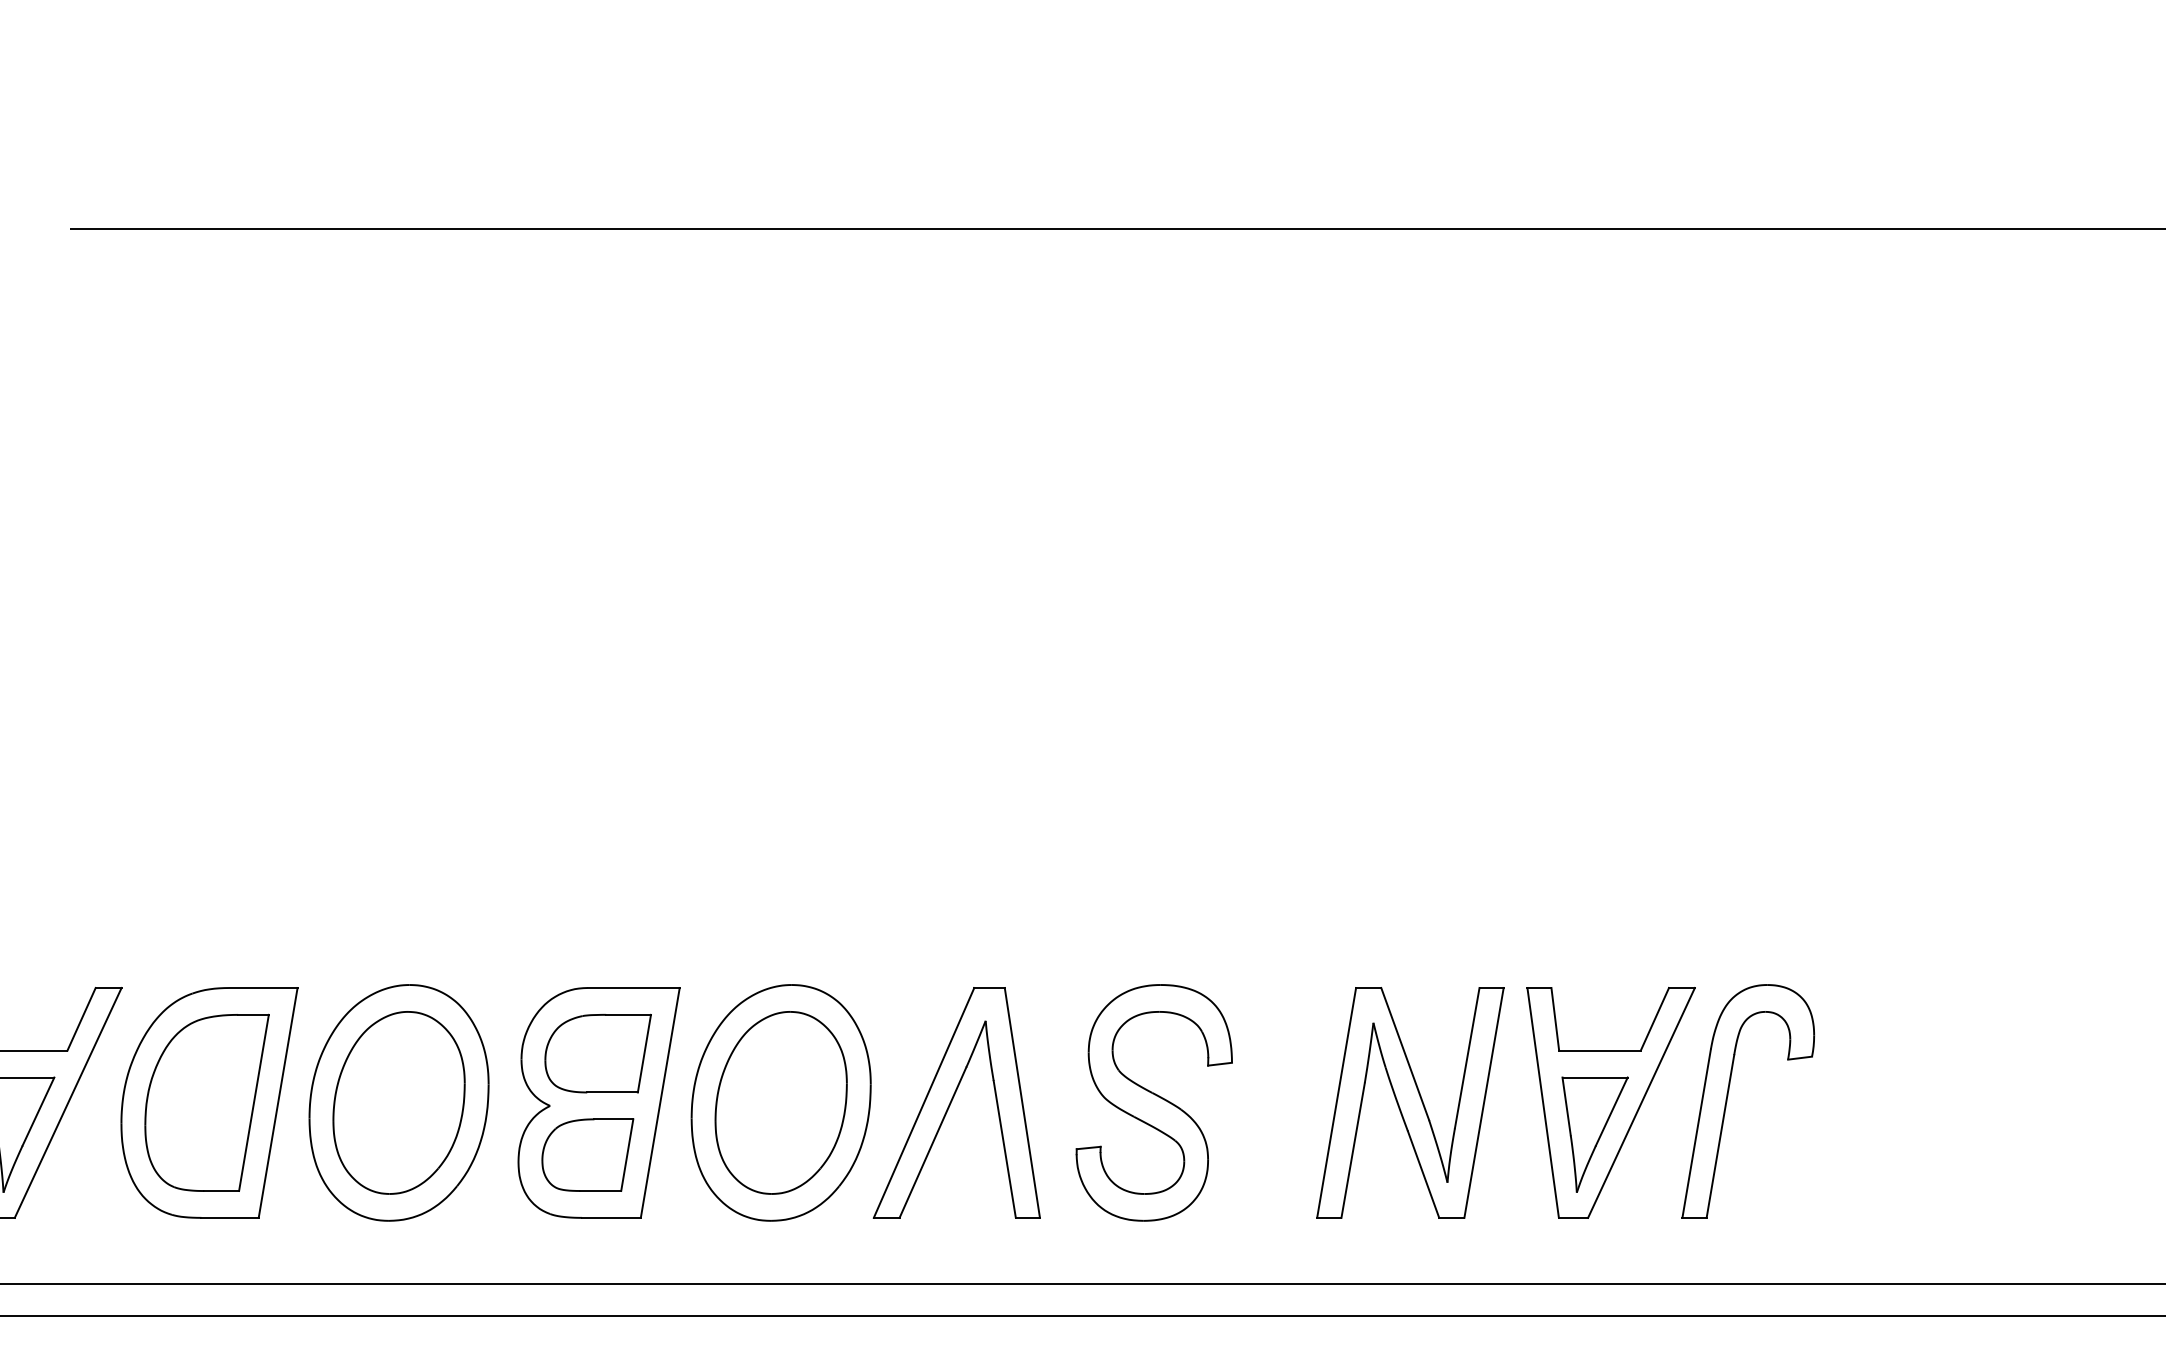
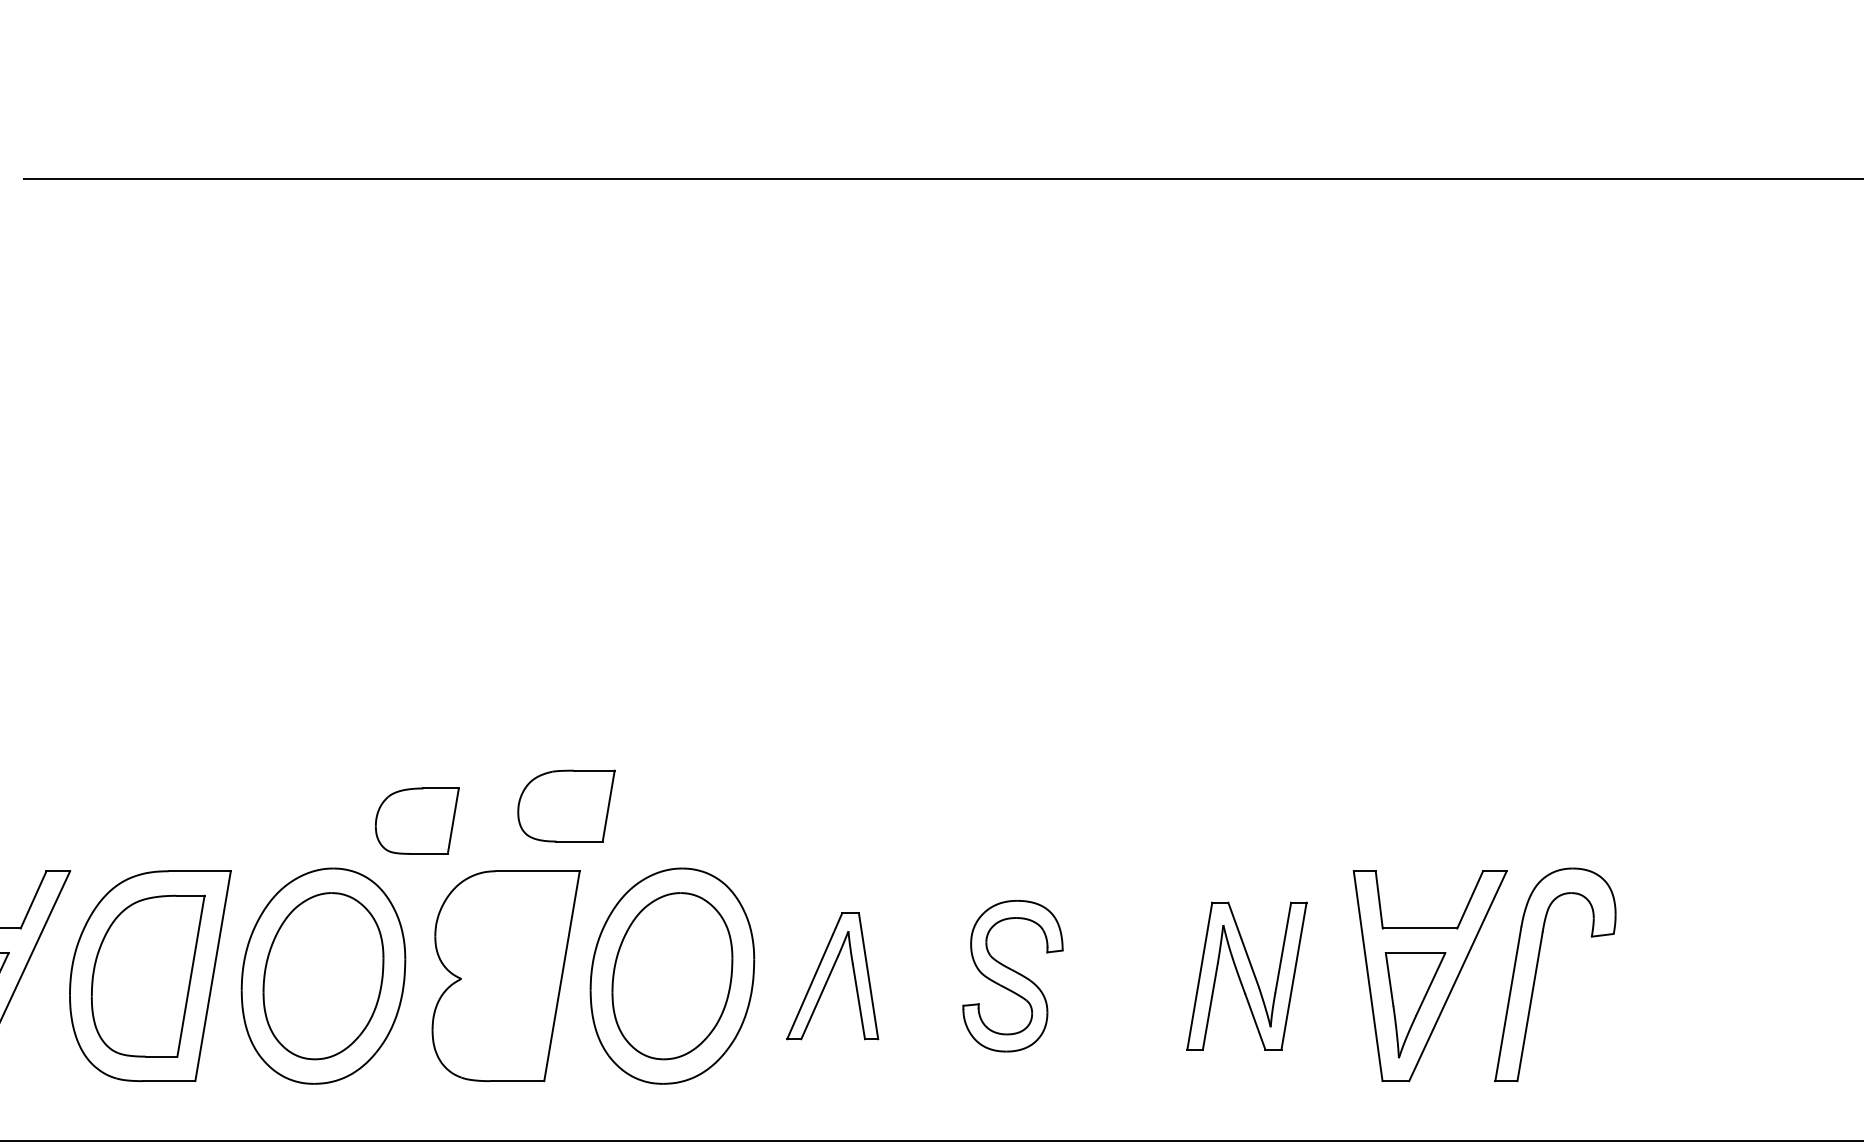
part: (597, 1053) -> (565, 805), moved
part: (956, 1102) -> (832, 975), size x0.6
part: (1153, 1102) -> (1012, 975), size x0.7
part: (1410, 1102) -> (1247, 975), size x0.7
part: (587, 1154) -> (417, 820), moved

